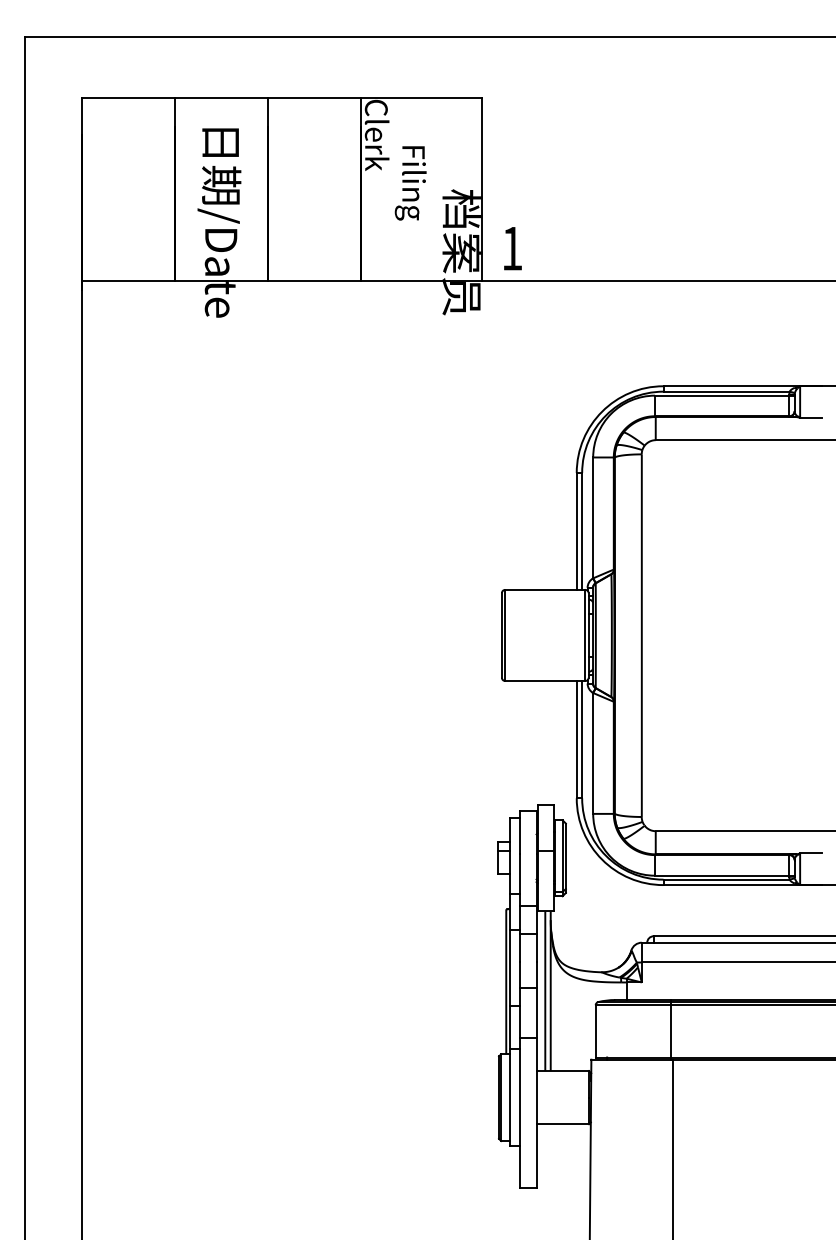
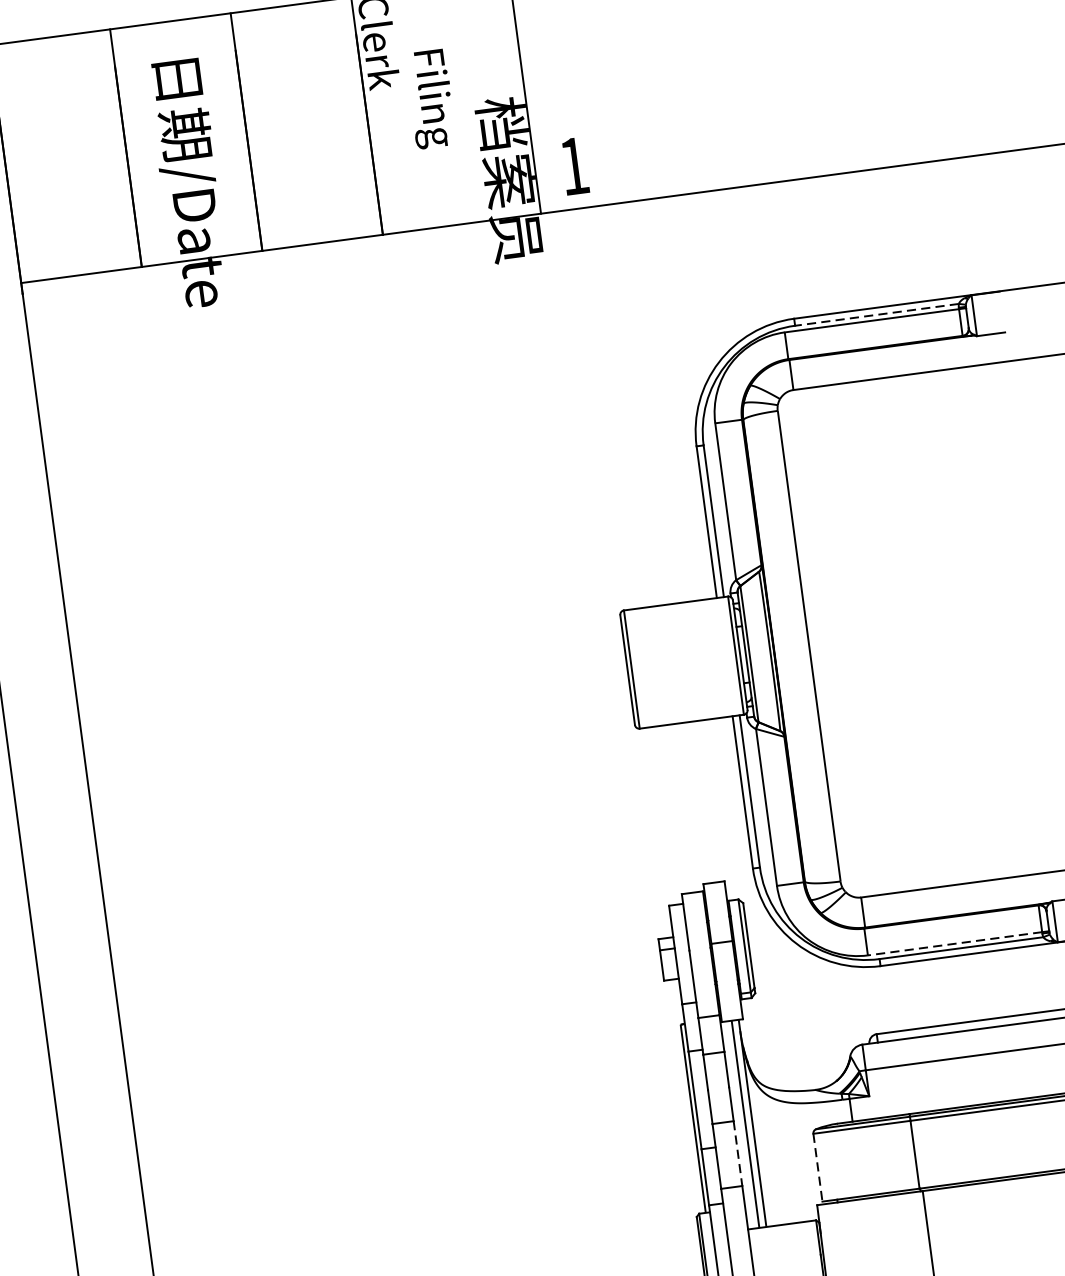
line: (726, 391) -> (876, 314), solid -> dashed
line: (721, 875) -> (954, 943), solid -> dashed
line: (536, 1012) -> (737, 1153), solid -> dashed
line: (595, 1031) -> (817, 1167), solid -> dashed

